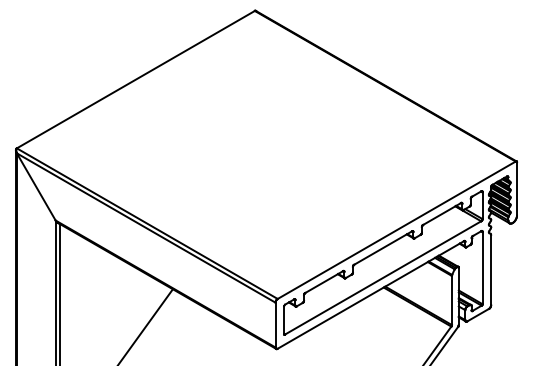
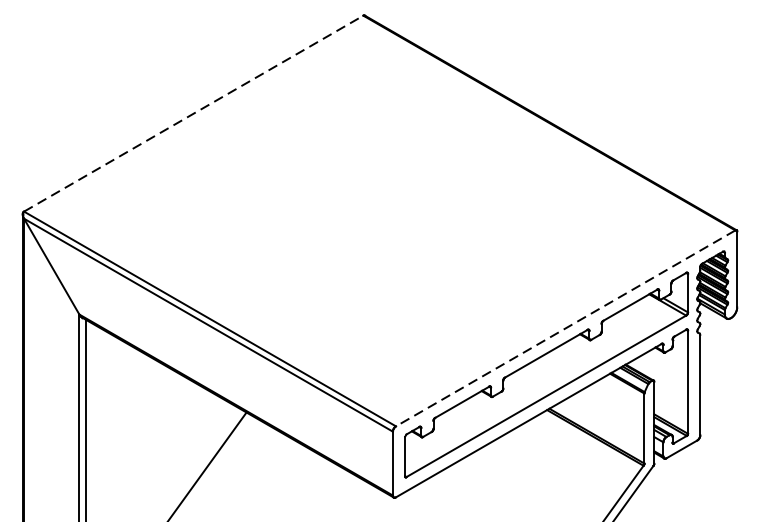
line: (136, 79) -> (194, 113), solid -> dashed
line: (396, 230) -> (565, 328), solid -> dashed

